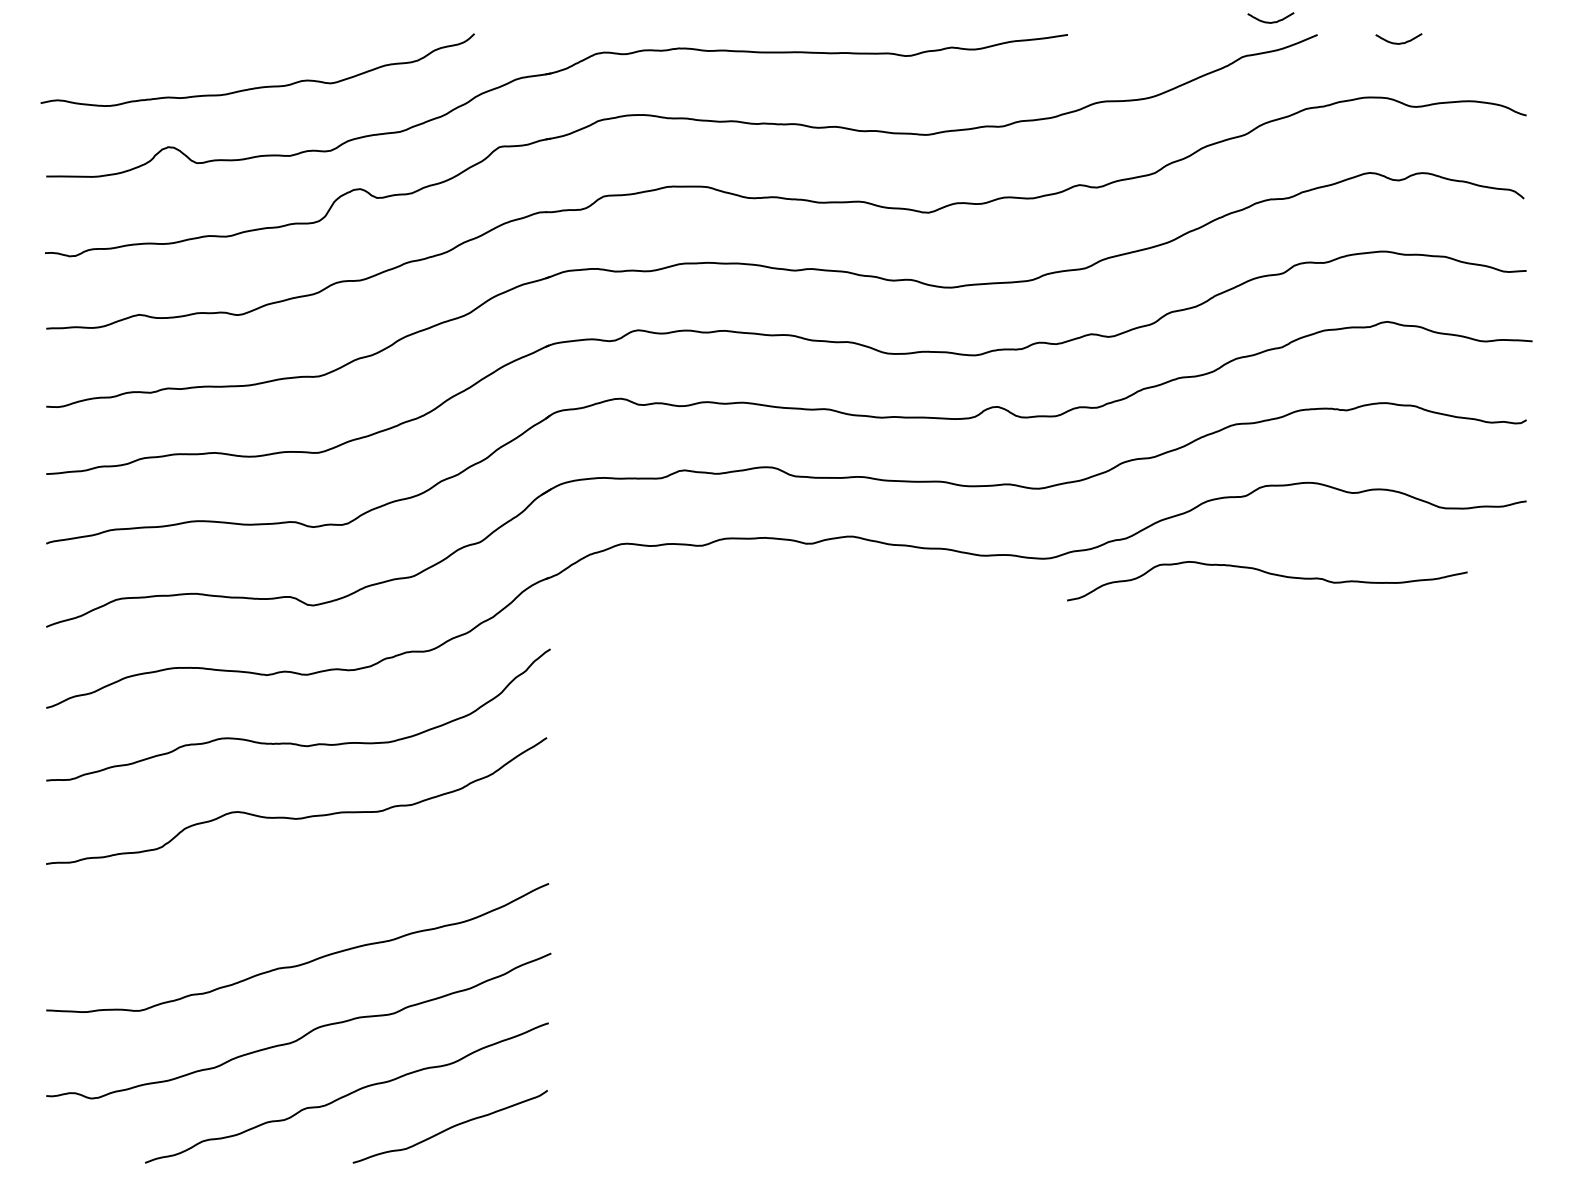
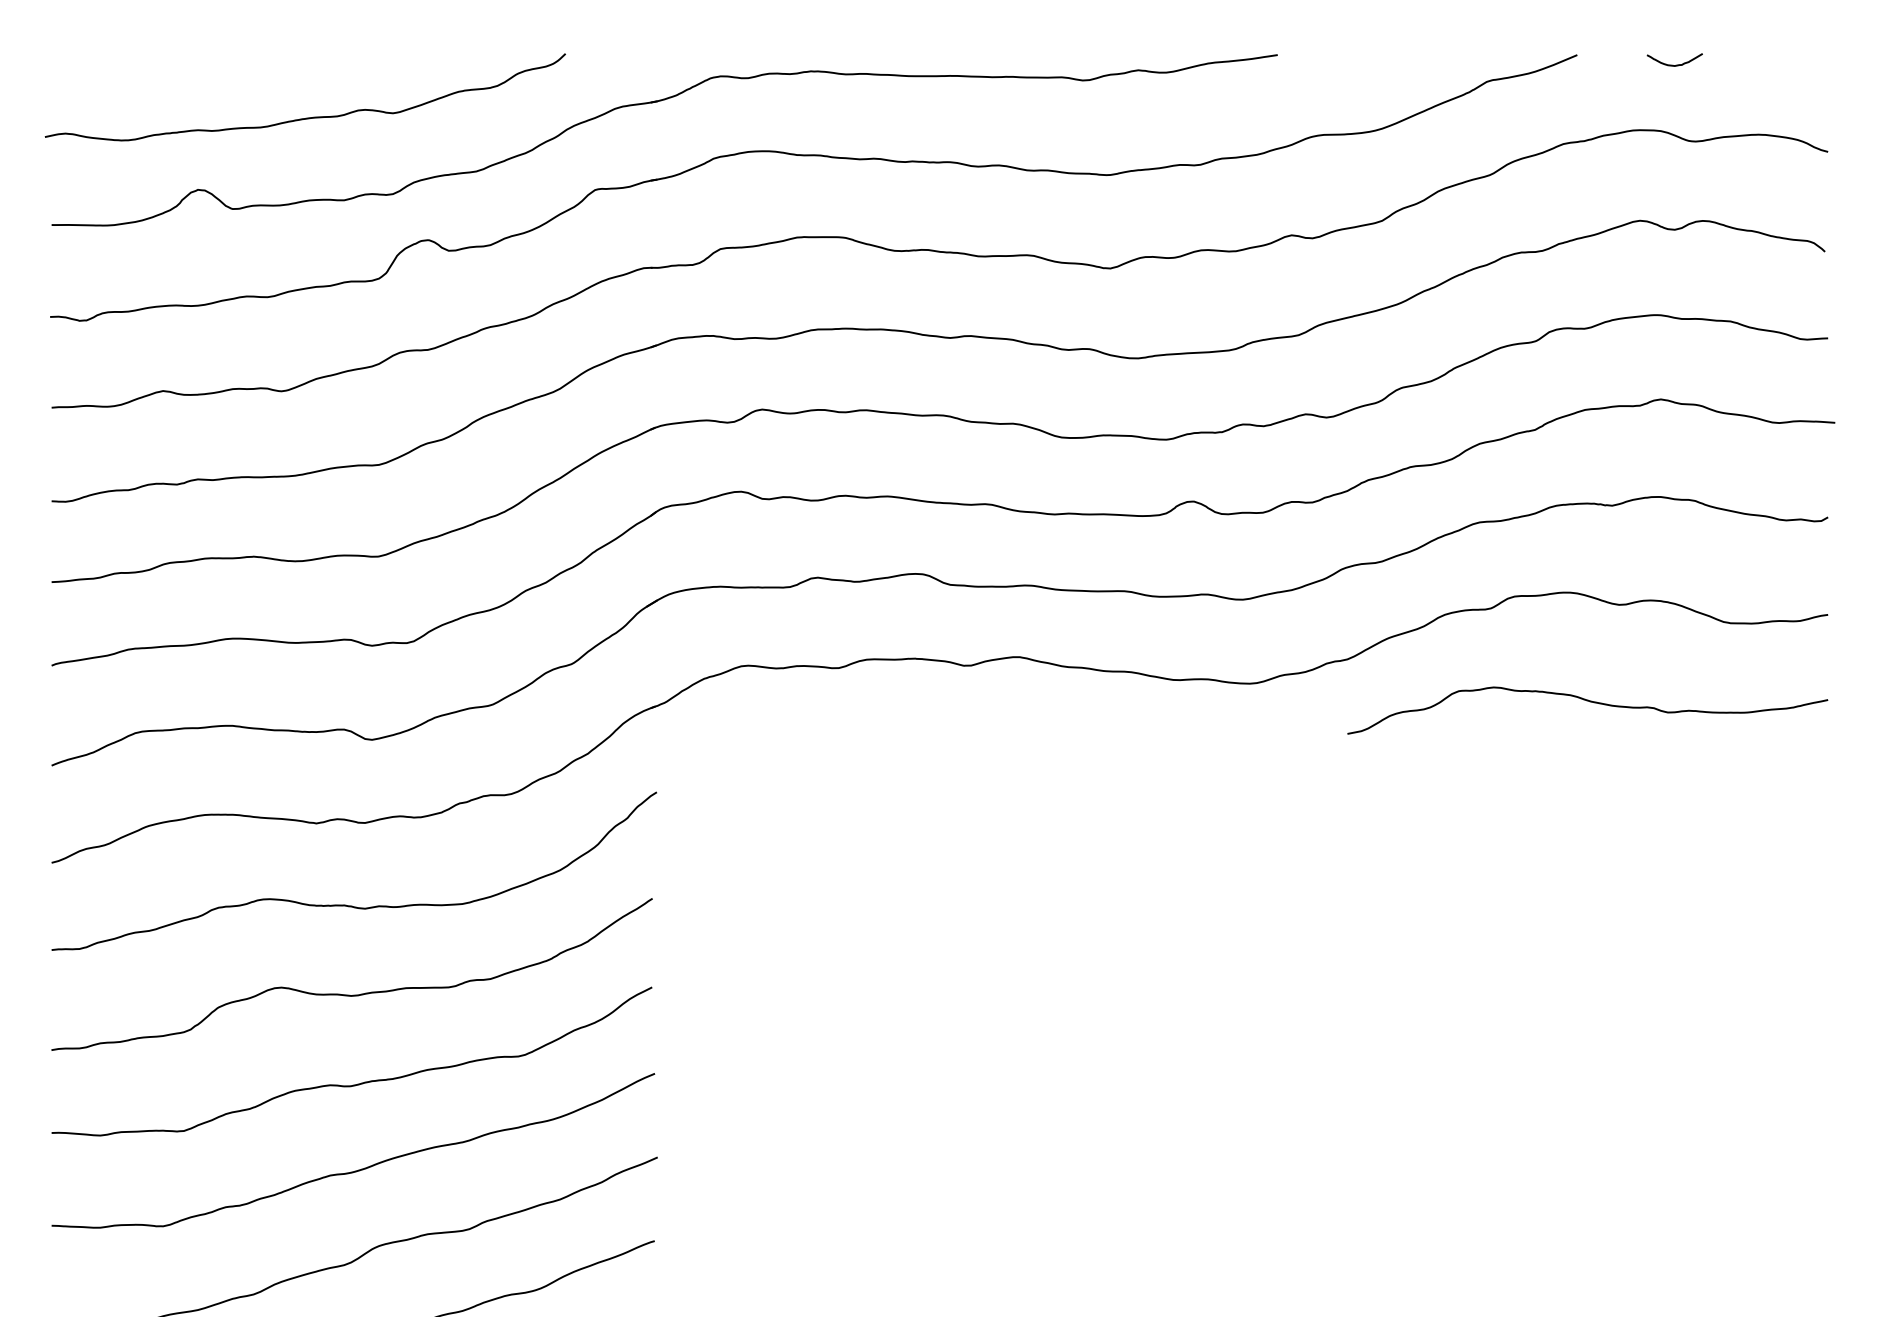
curve: (1269, 21) -> (1519, 39), removed
curve: (1268, 574) -> (1589, 702), moved
curve: (302, 891) -> (359, 1083), added

